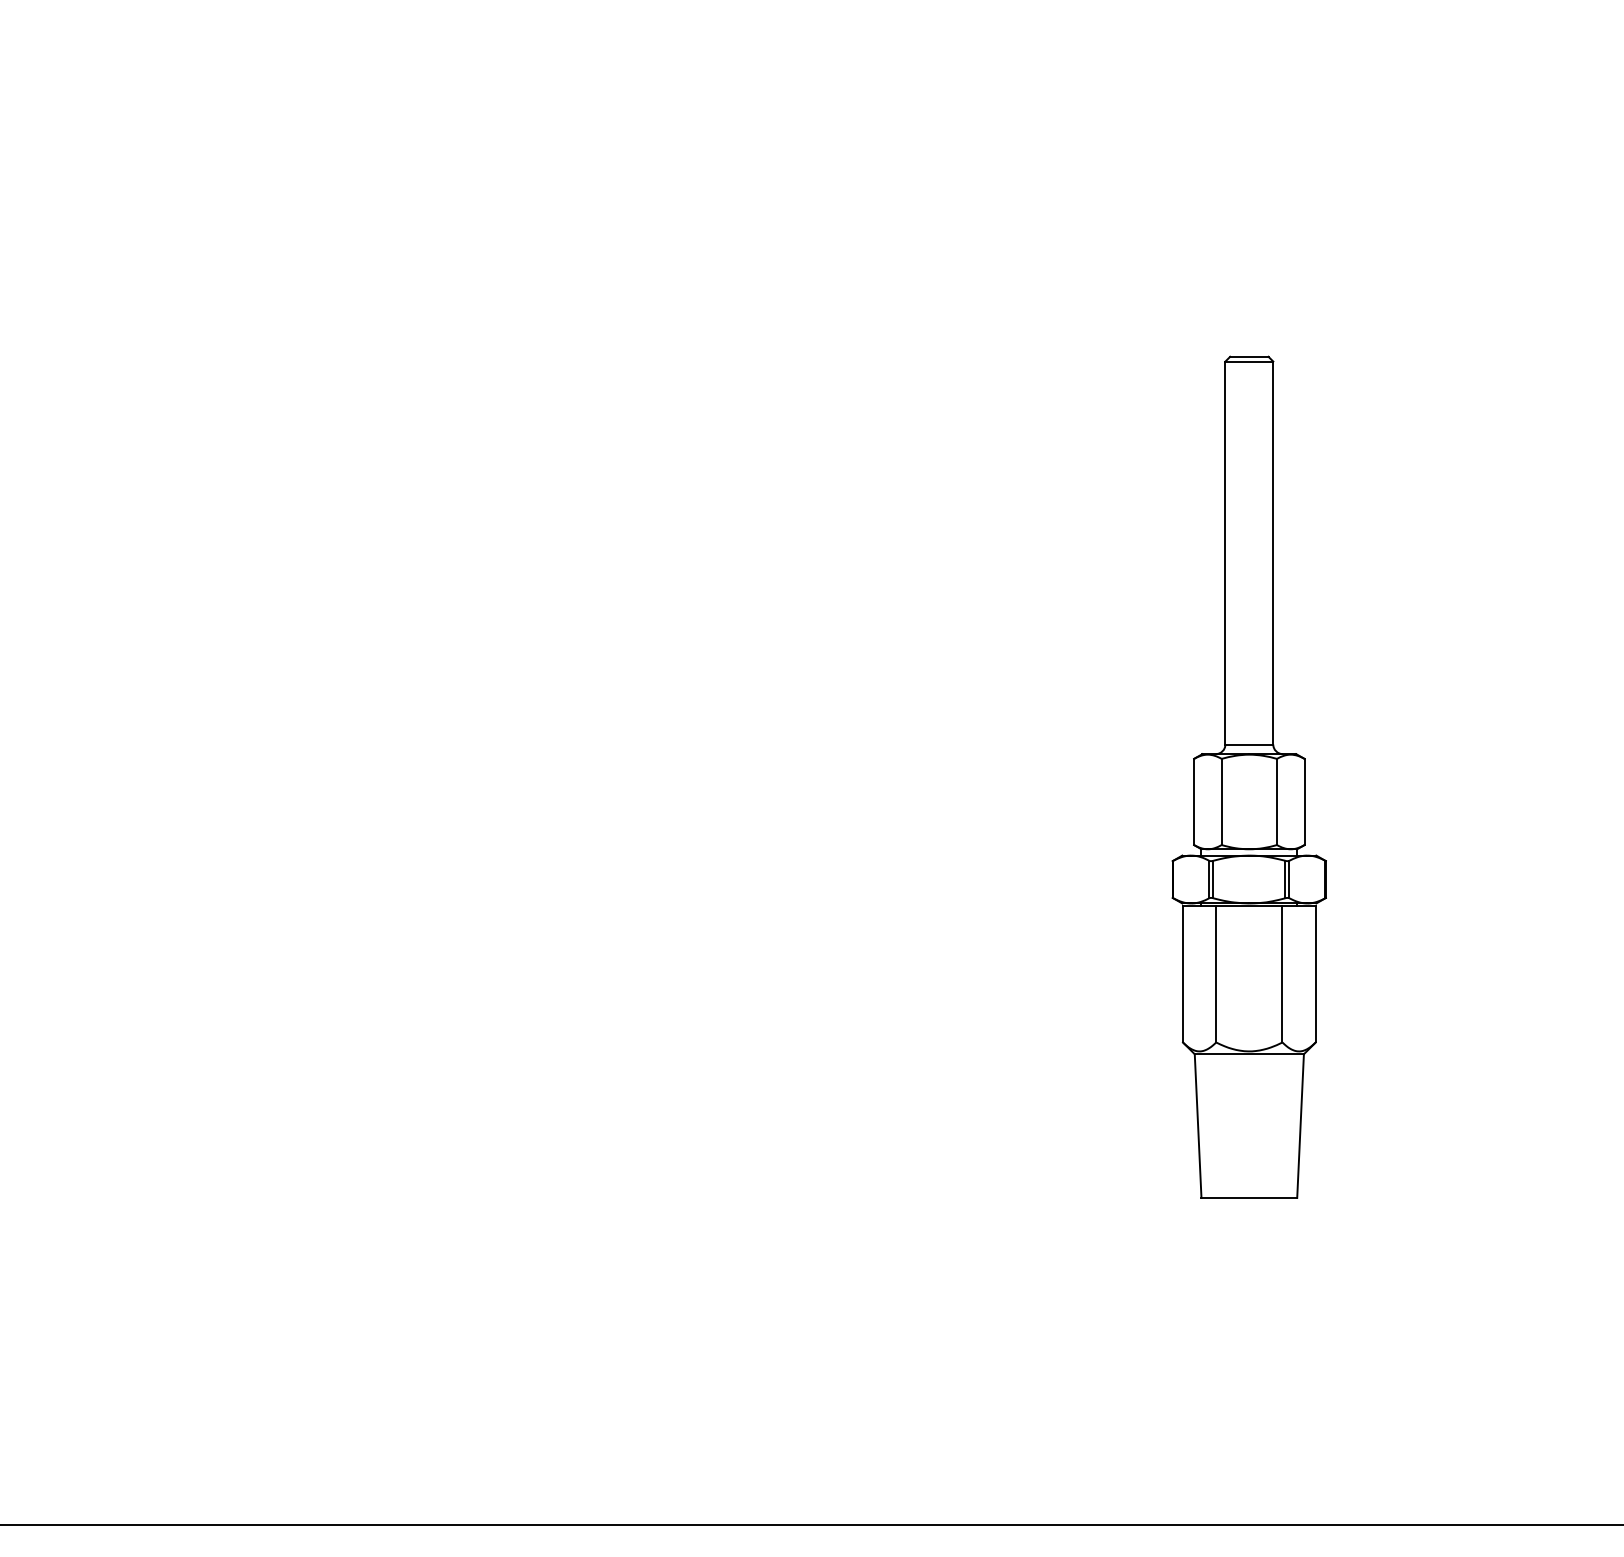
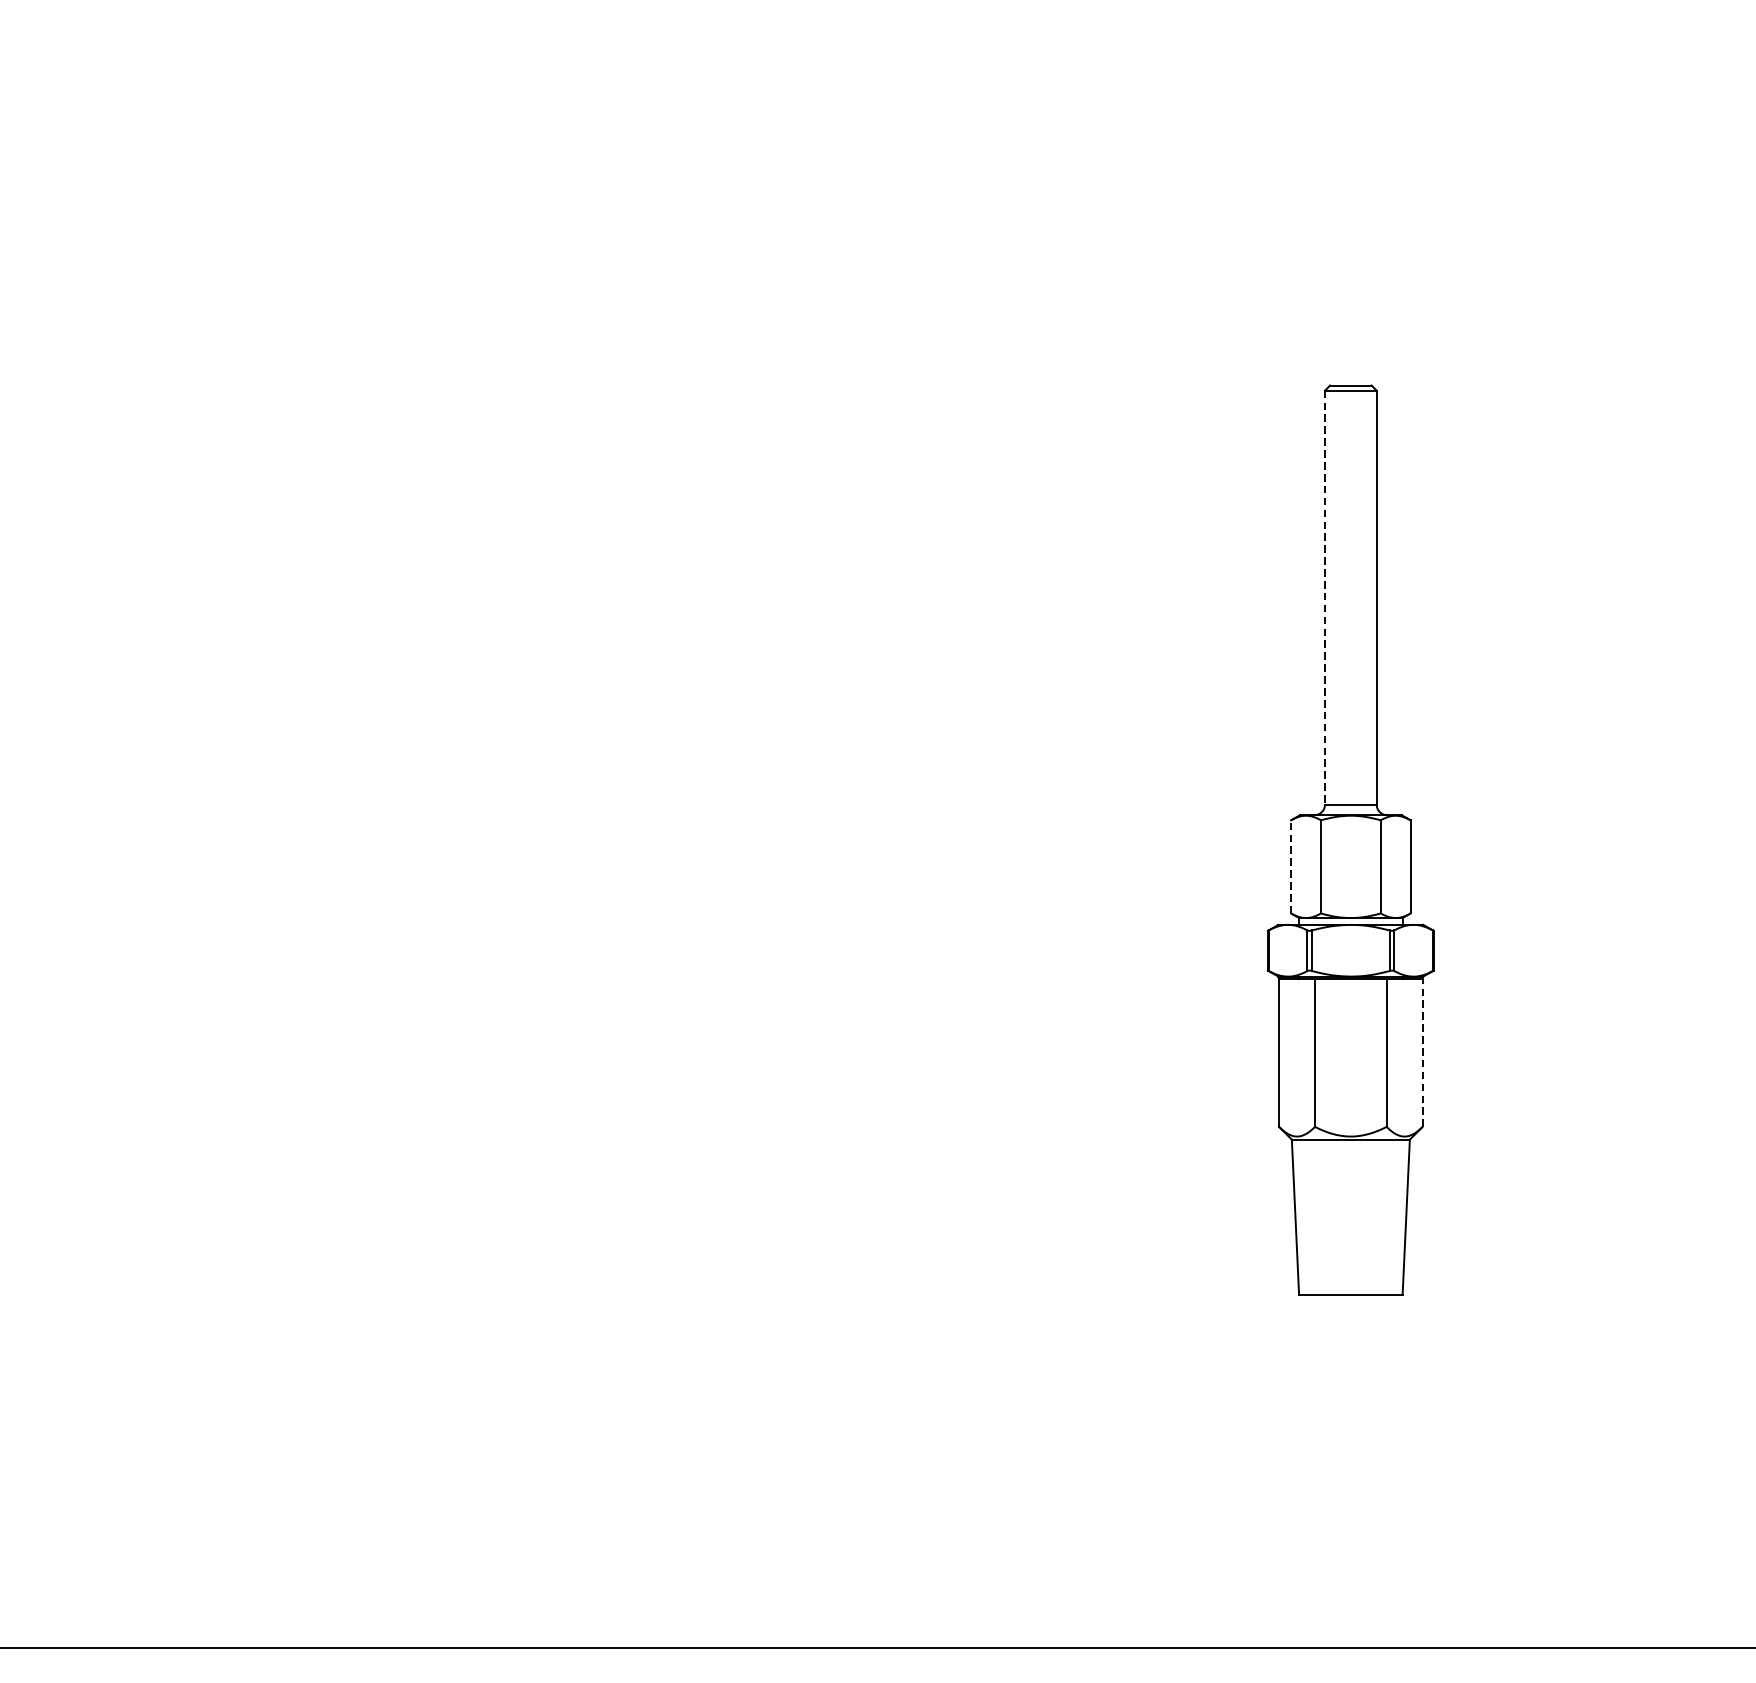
line: (1225, 553) -> (1325, 598), solid -> dashed
line: (1194, 801) -> (1291, 866), solid -> dashed
line: (1315, 973) -> (1422, 1052), solid -> dashed

